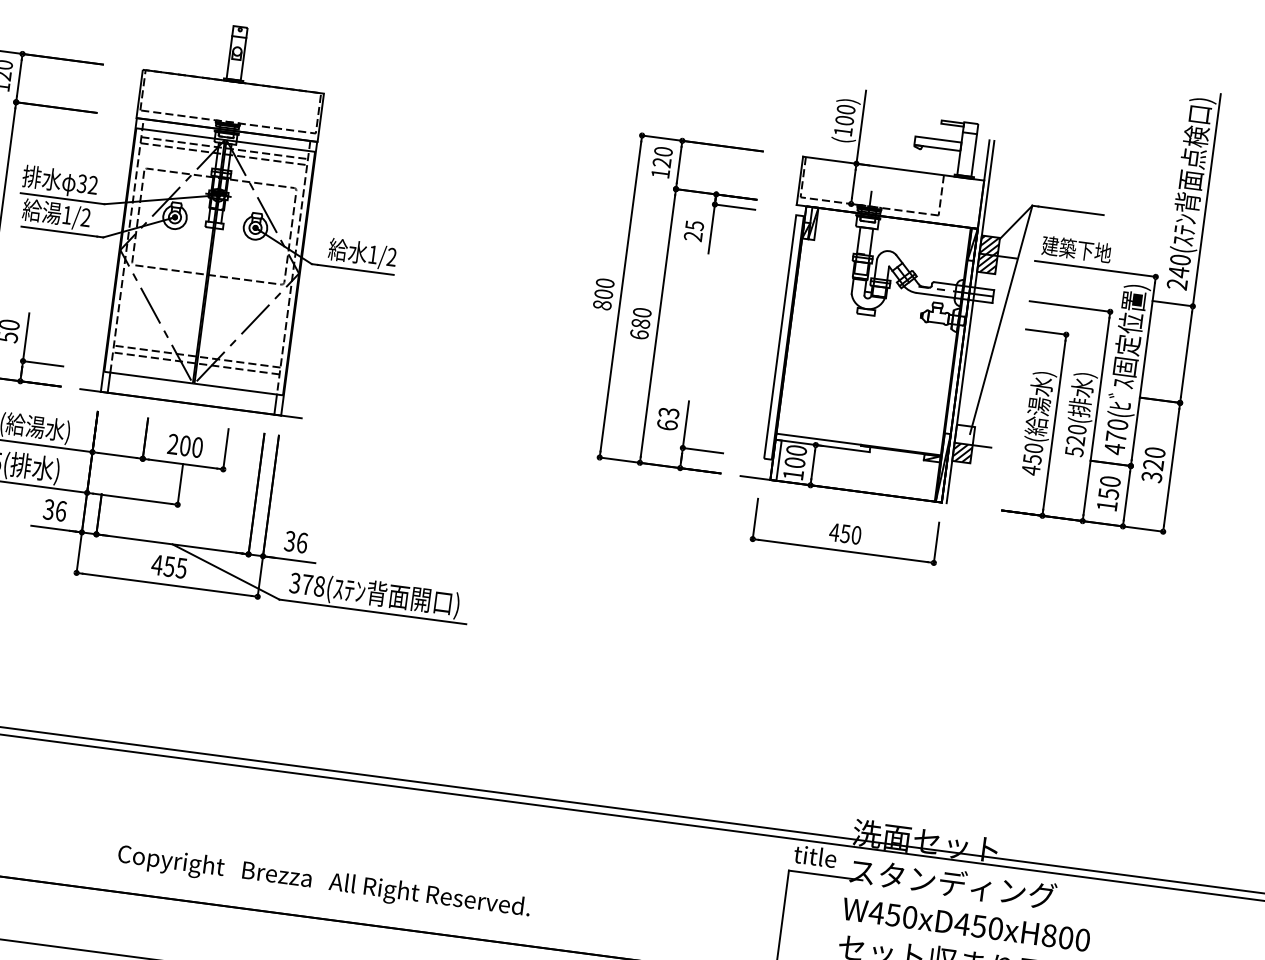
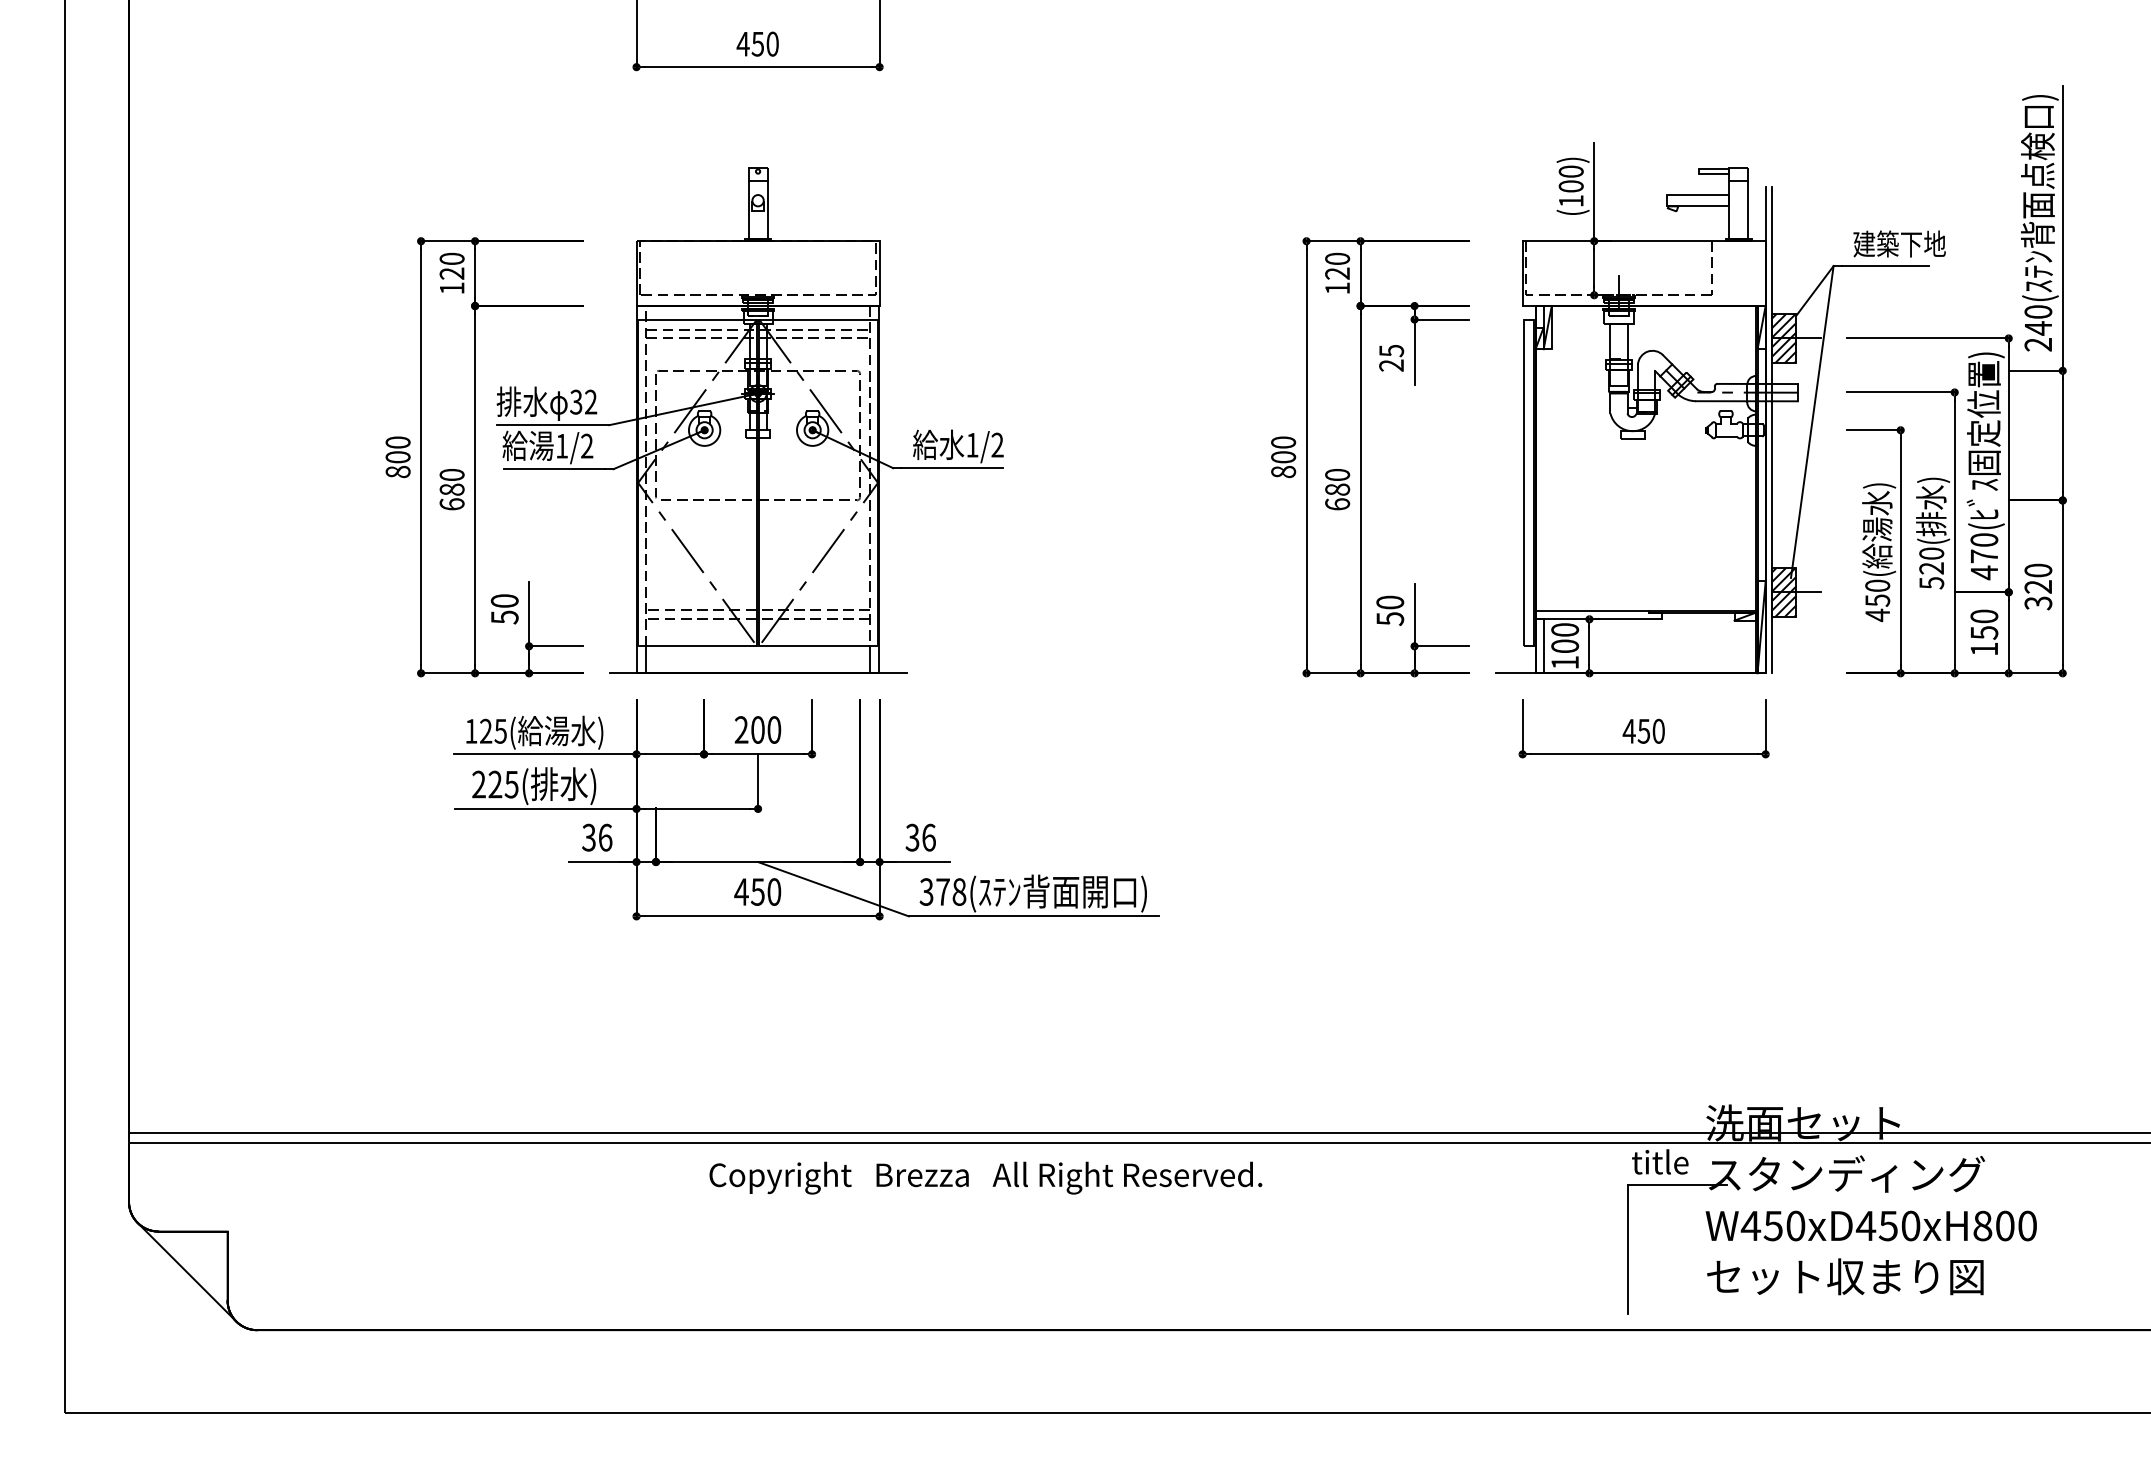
text: (1076, 249) -> (1899, 243), moved
text: (668, 418) -> (1390, 610), 63 -> 50
hatch: (965, 434) -> (1784, 579), added
text: (181, 567) -> (774, 891), 455 -> 450
text: (323, 882) -> (985, 1177), moved

